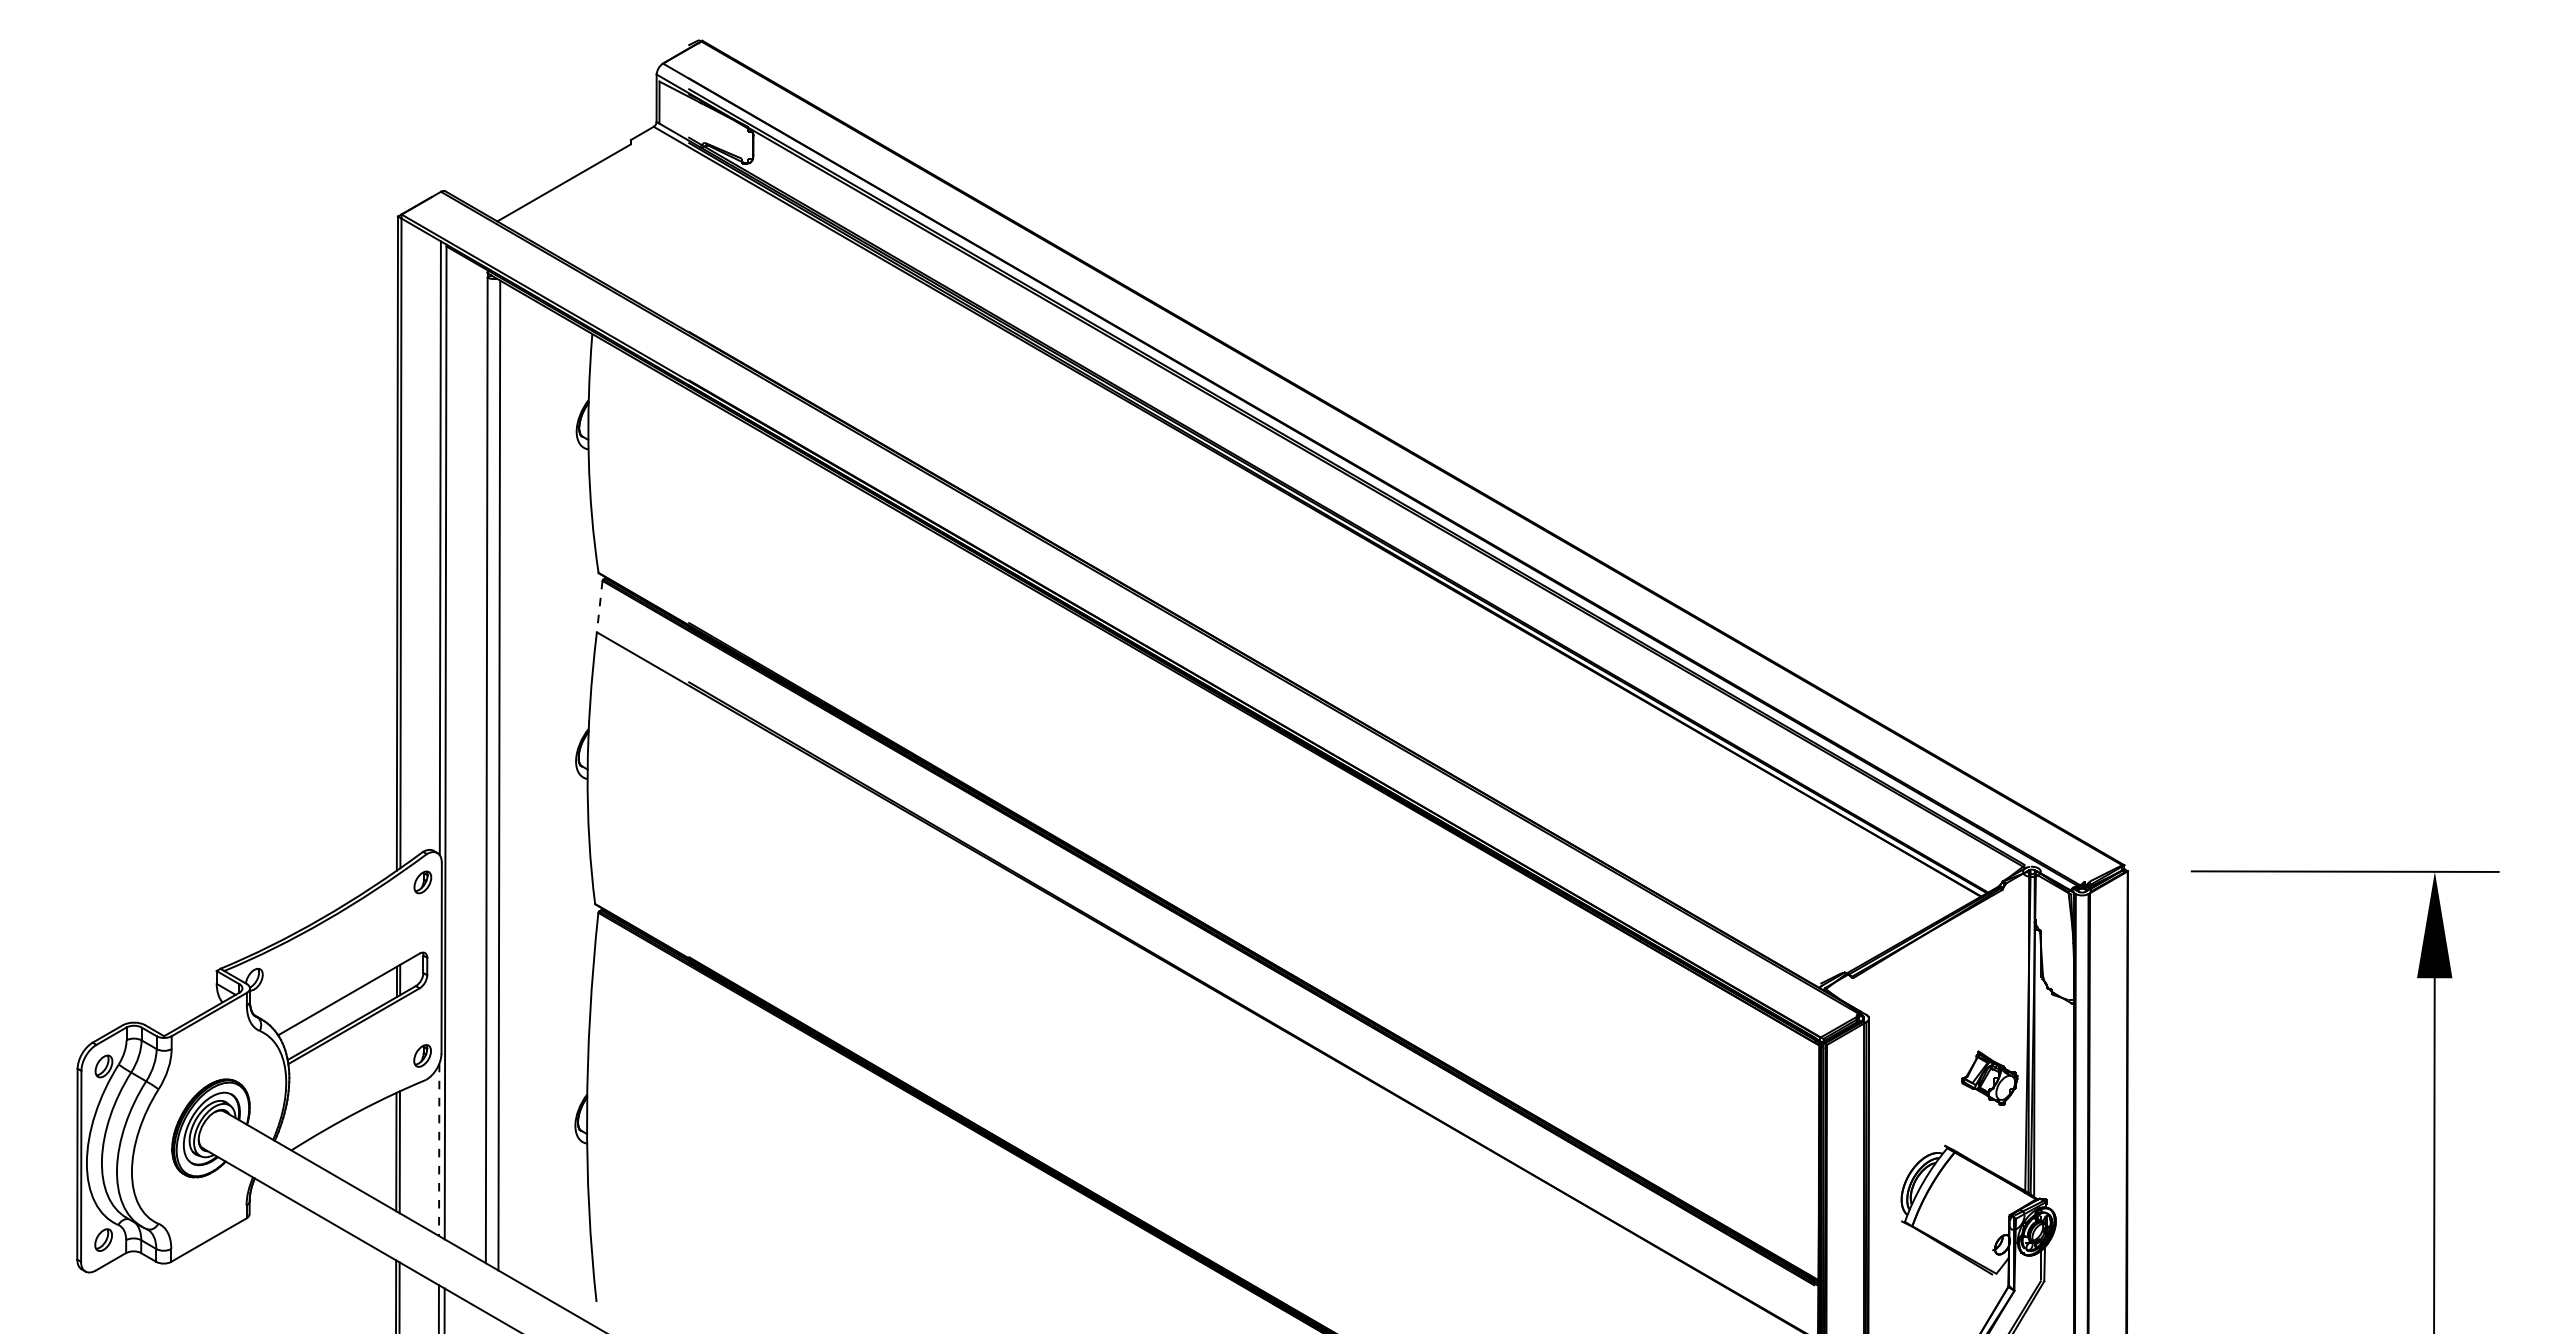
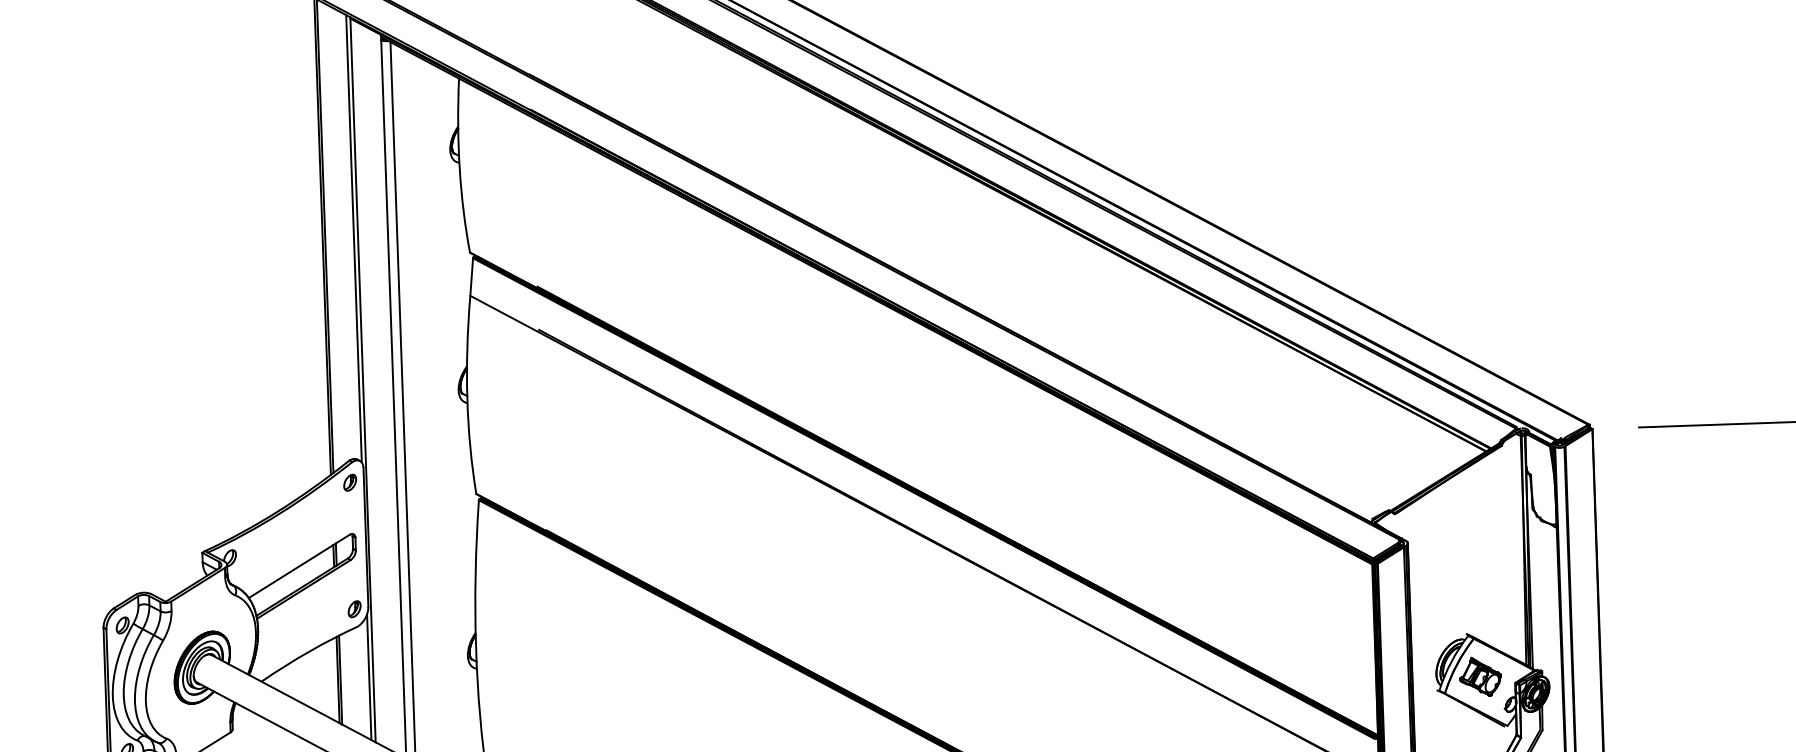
line: (599, 606) -> (471, 276), dashed -> solid
part: (1989, 1077) -> (1480, 676), moved
line: (439, 1150) -> (369, 677), dashed -> solid

